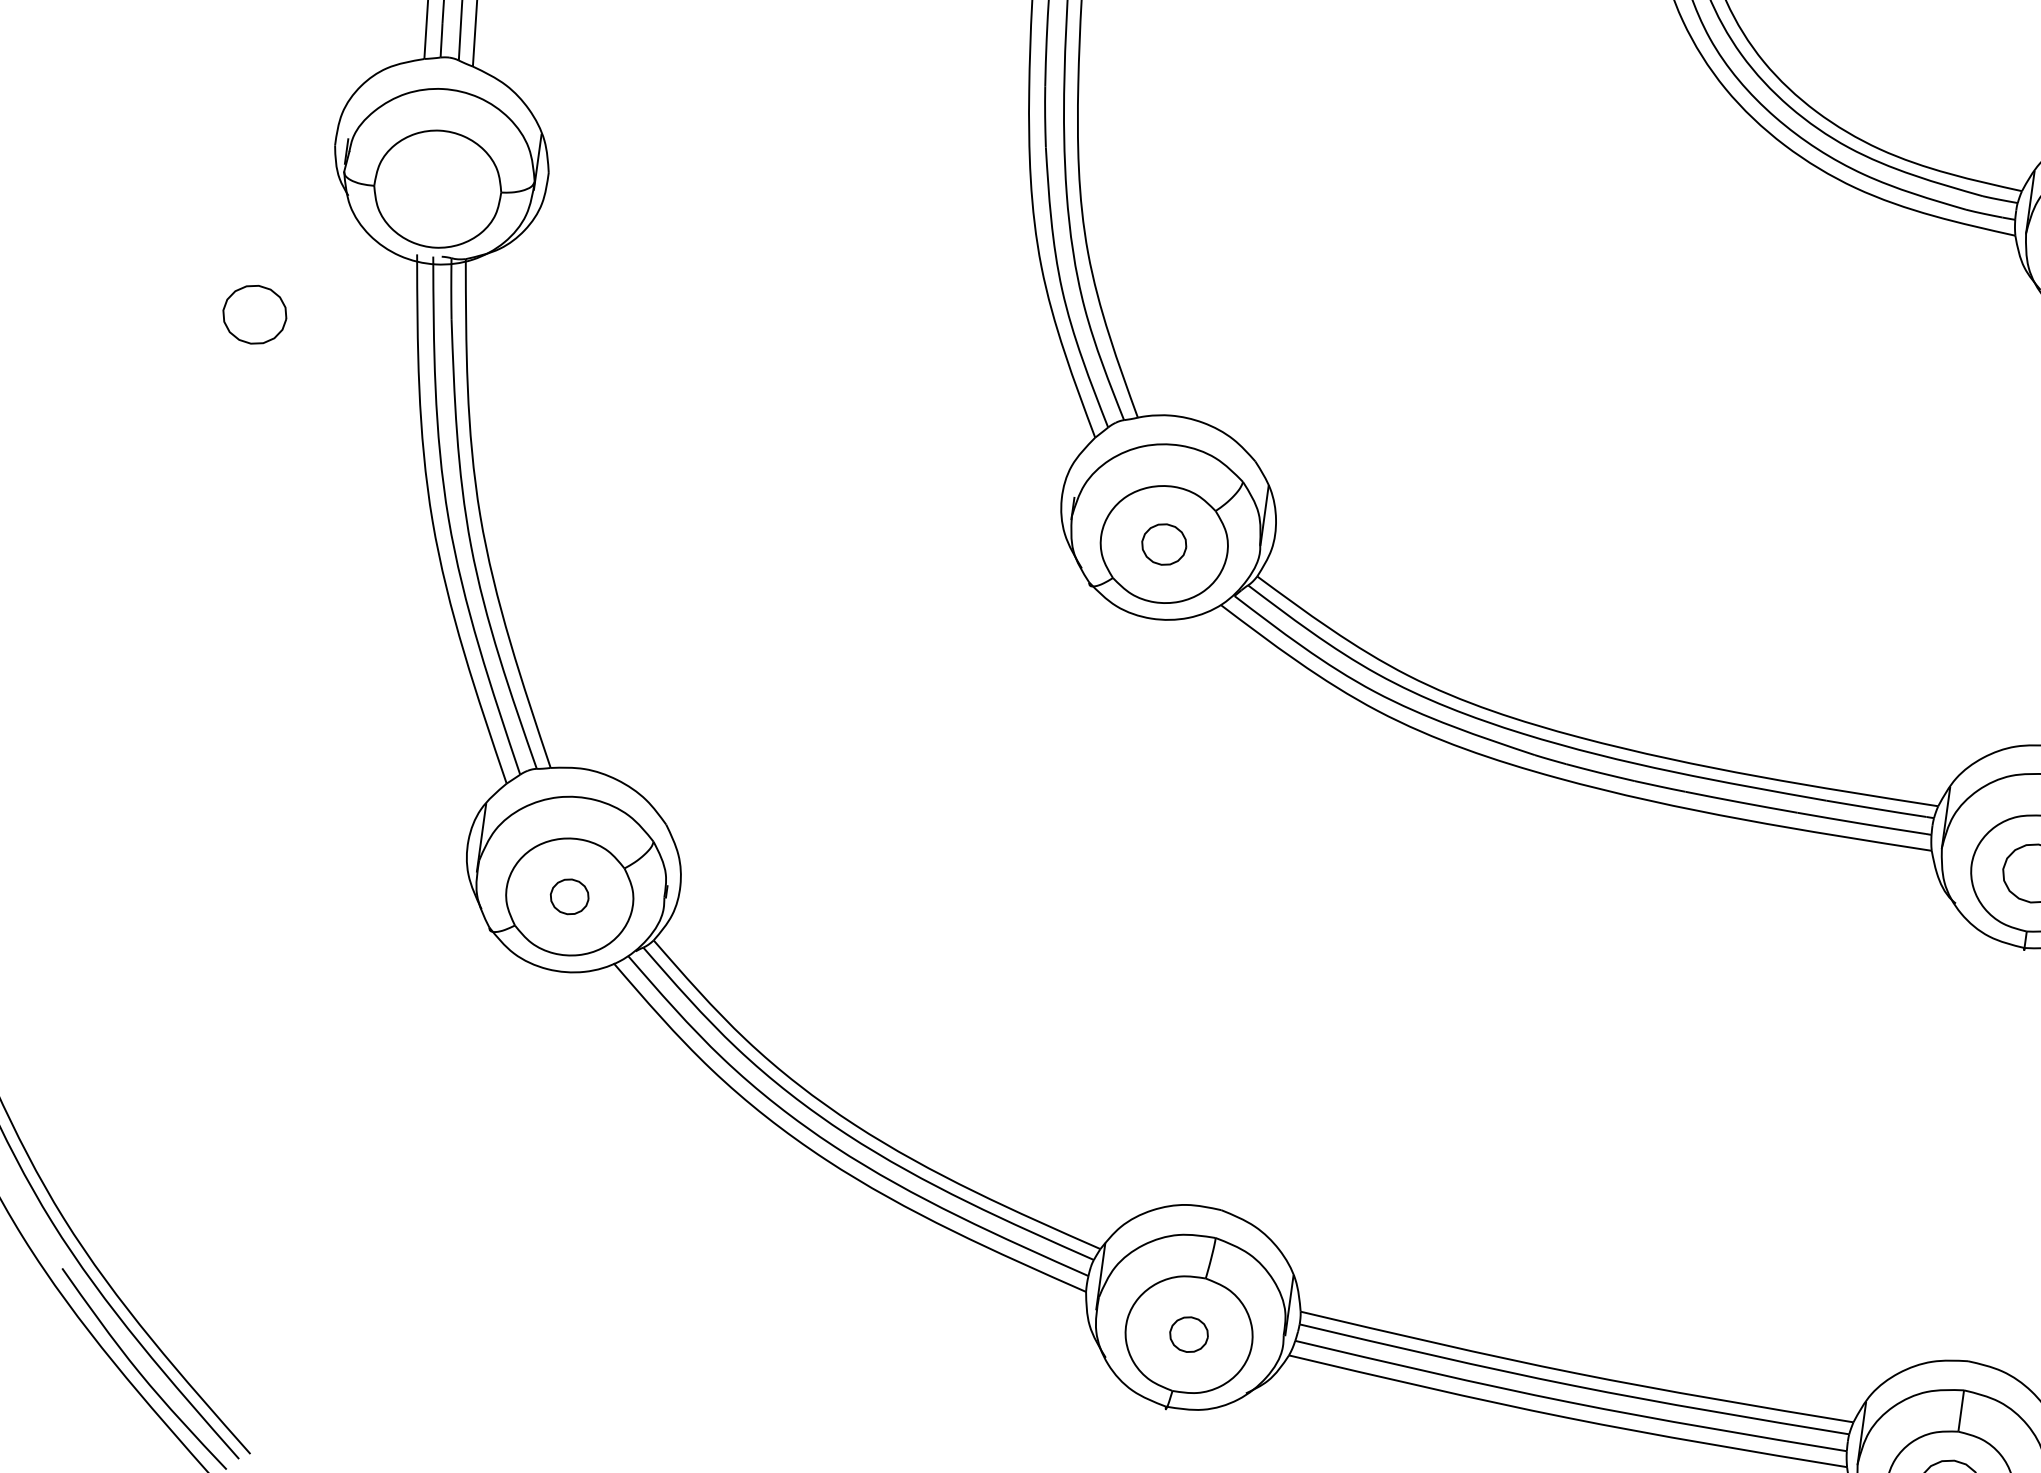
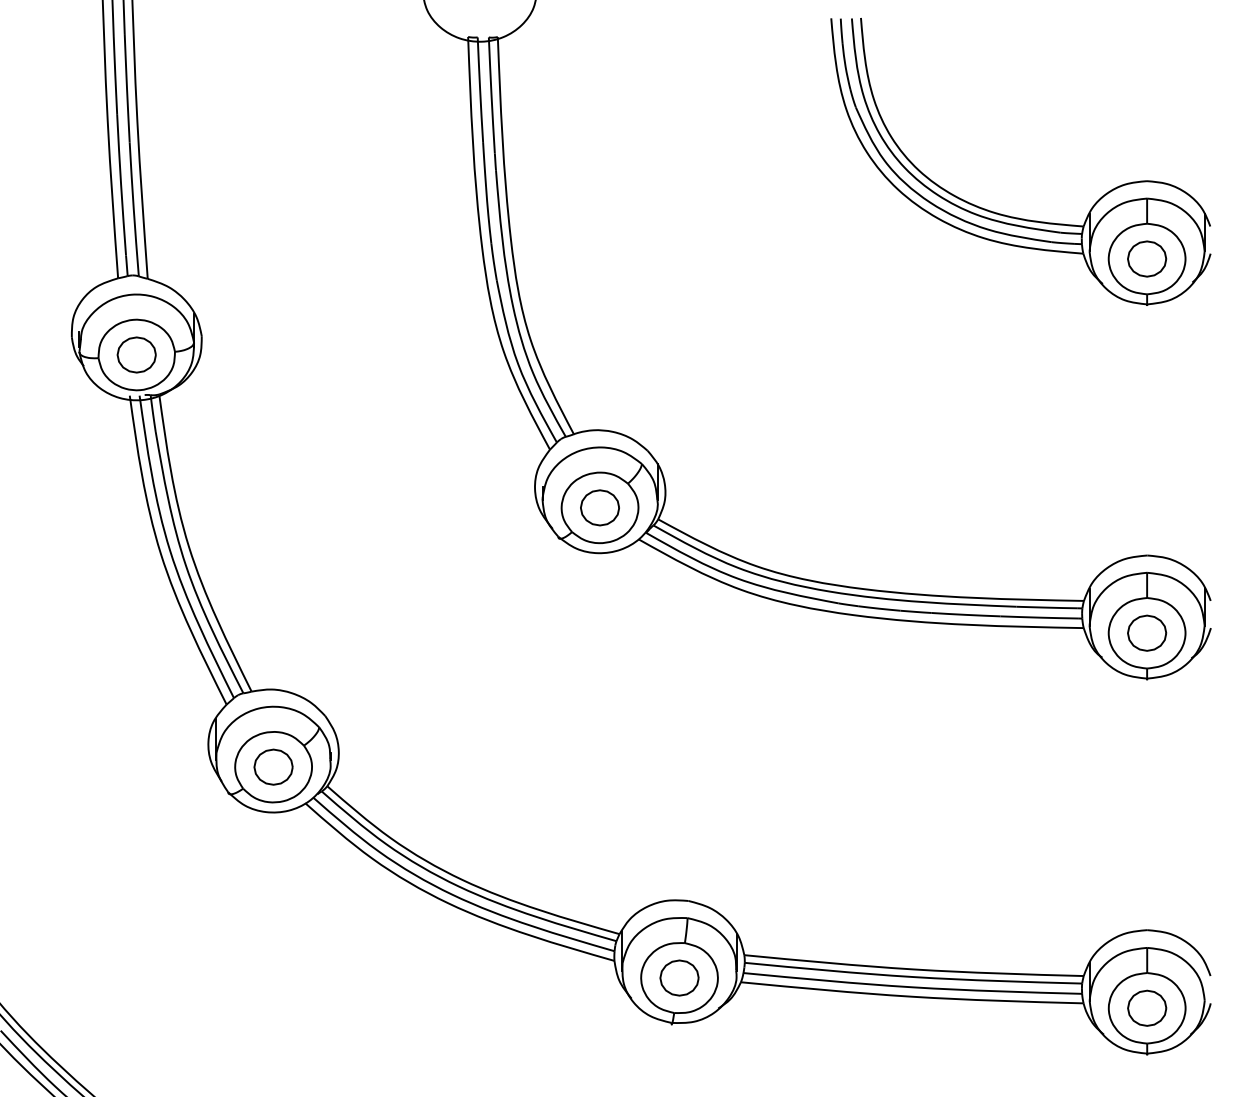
part: (254, 313) -> (136, 354), moved
part: (1163, 543) -> (599, 507), size x1.43
part: (569, 895) -> (273, 766), size x1.67
part: (1189, 1333) -> (679, 977), size x1.67

